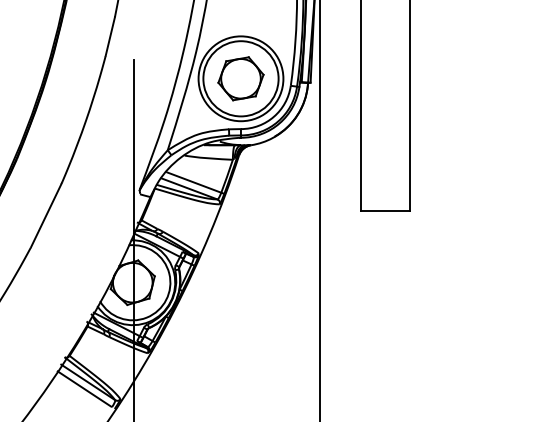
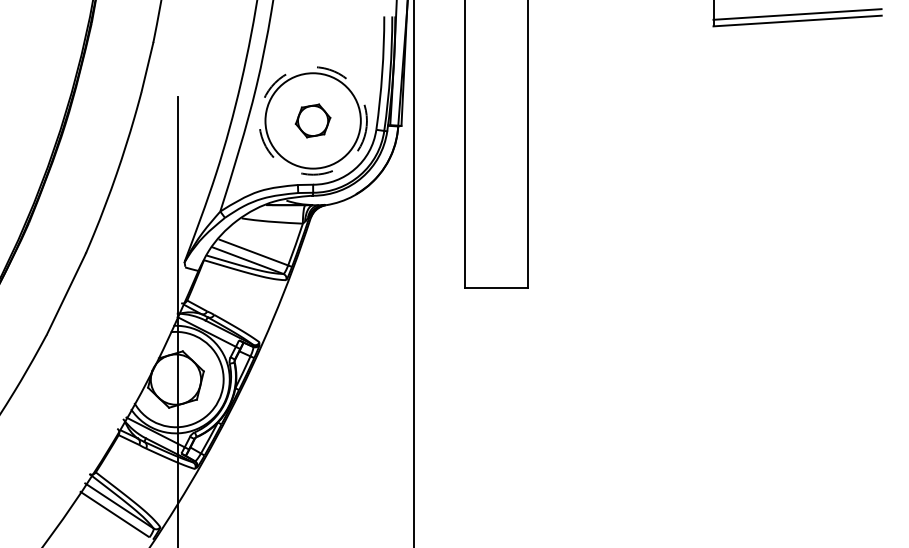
circle: (240, 78) -> (312, 120), solid -> dashed
part: (240, 78) -> (312, 120), size x0.6

